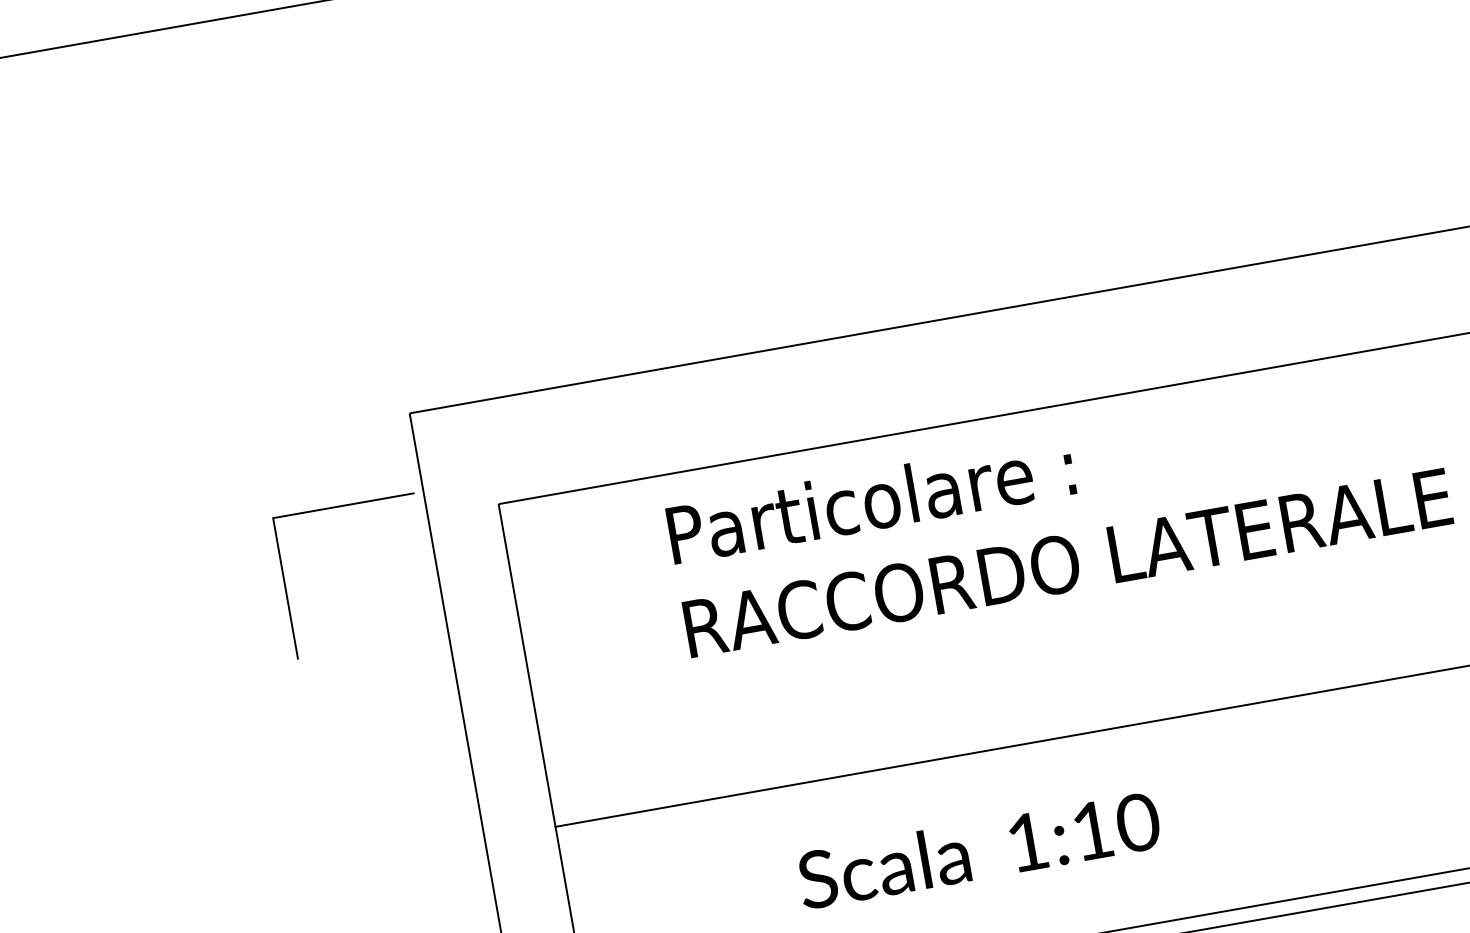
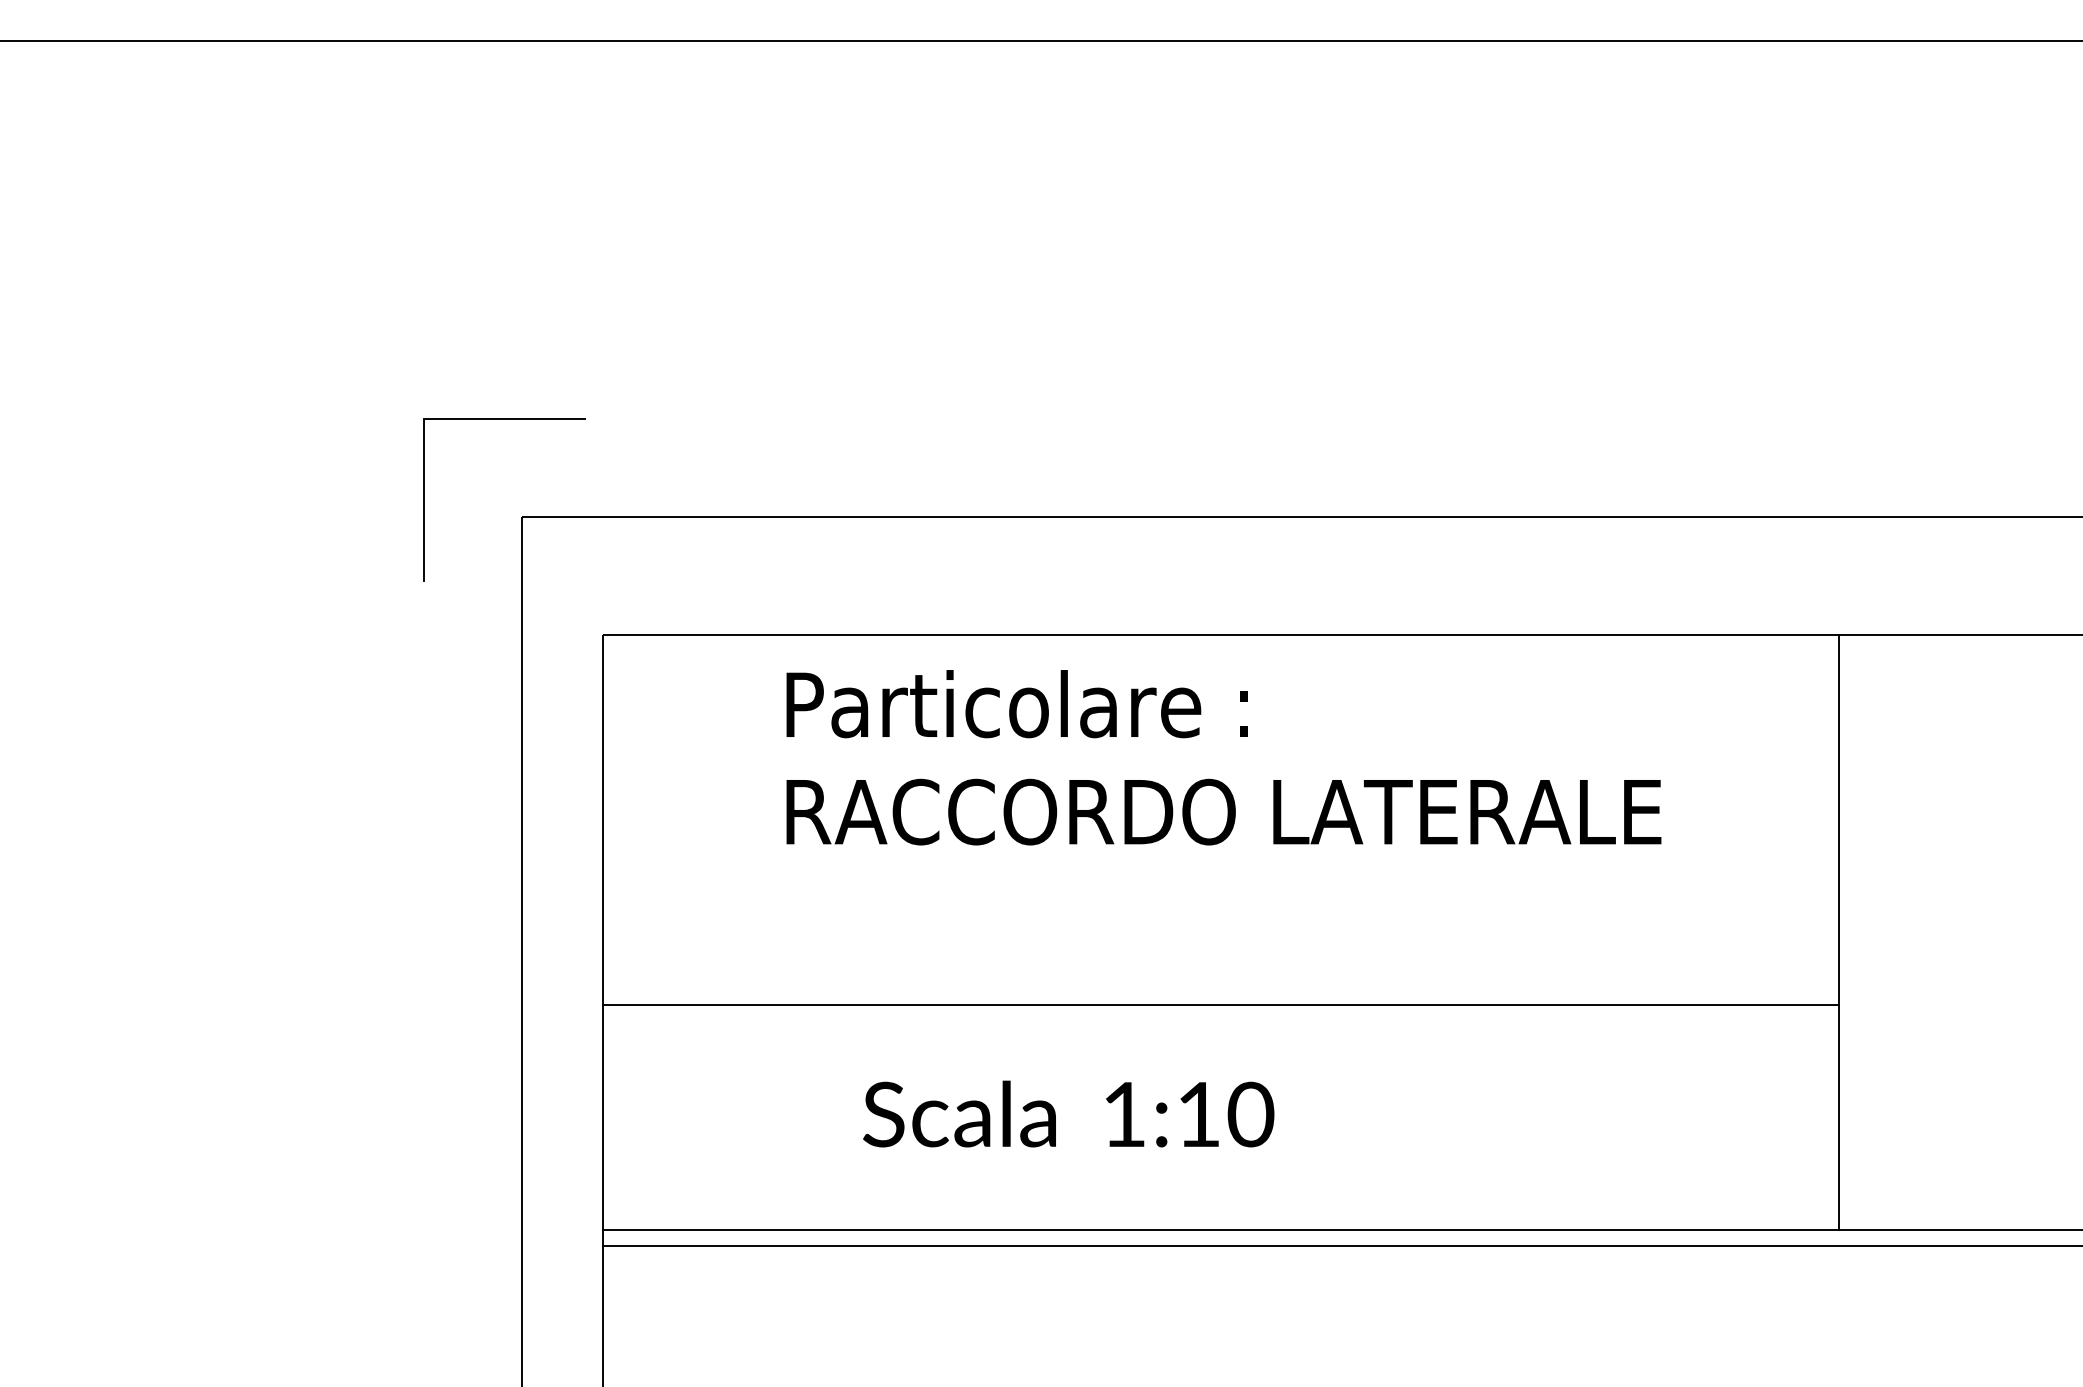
line: (343, 505) -> (504, 419), moved

